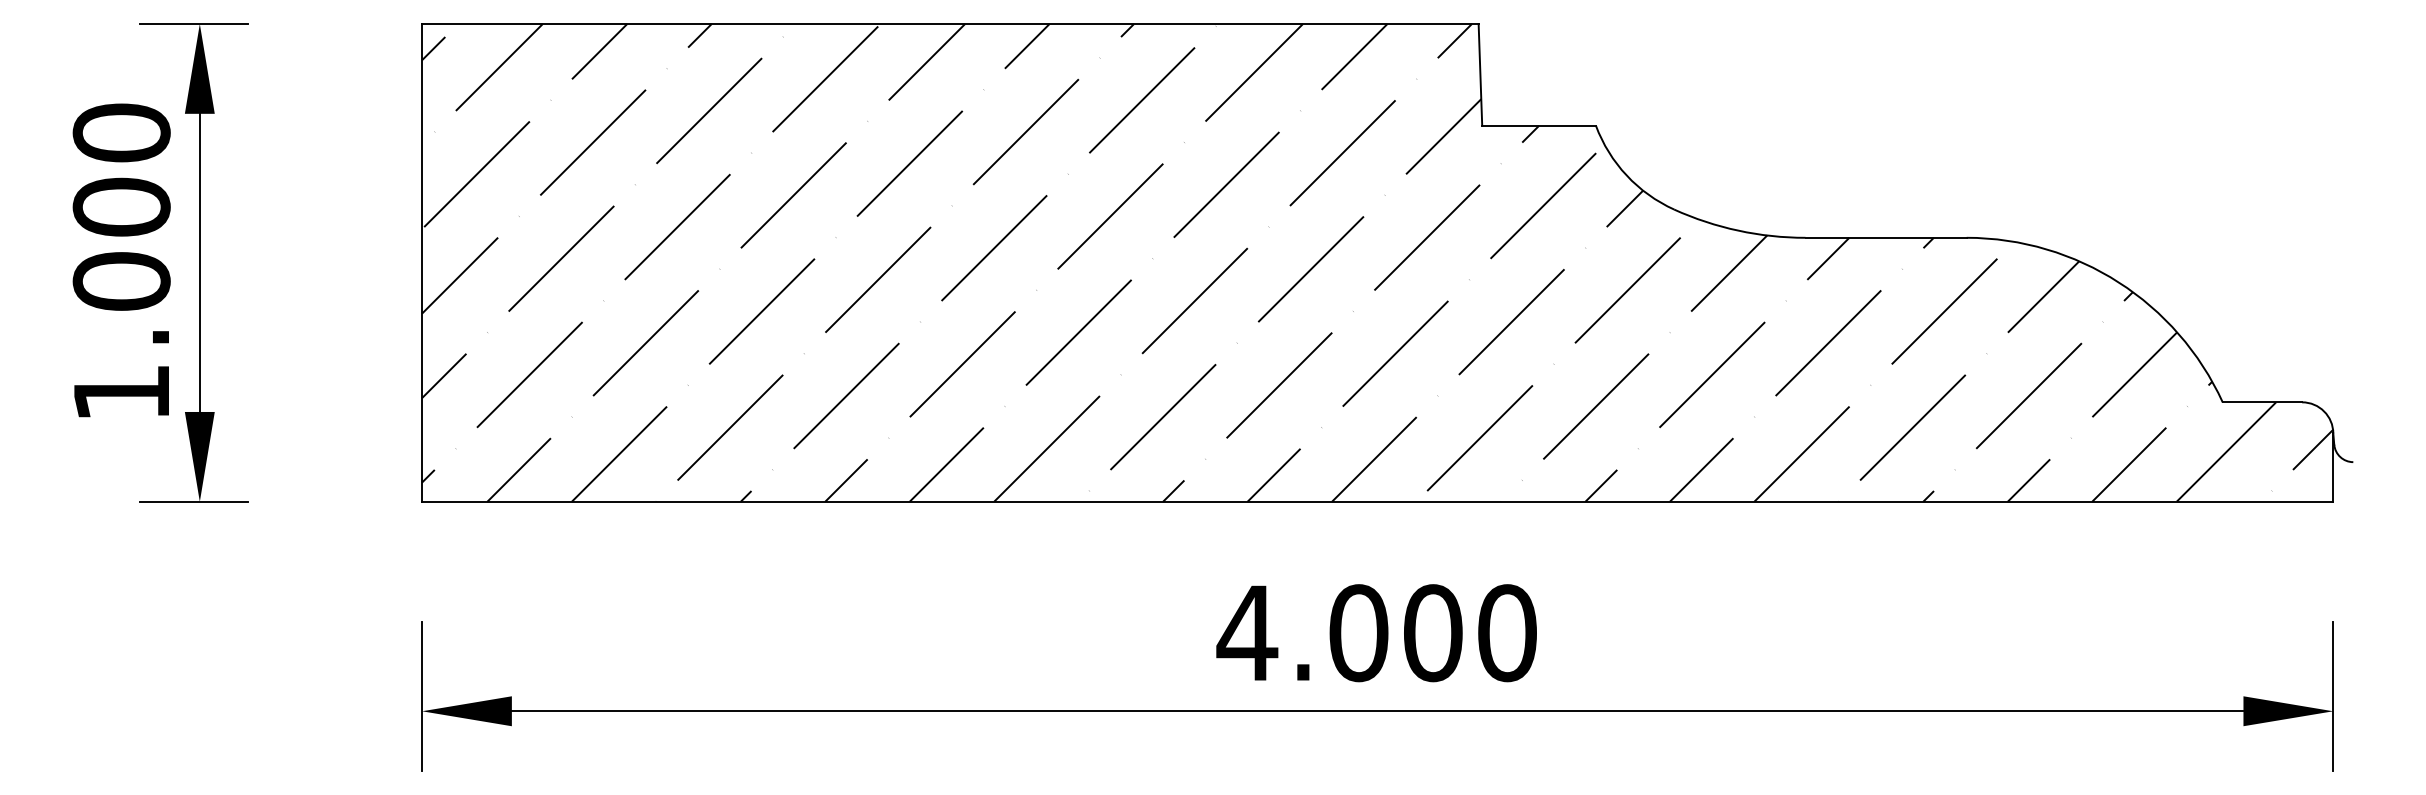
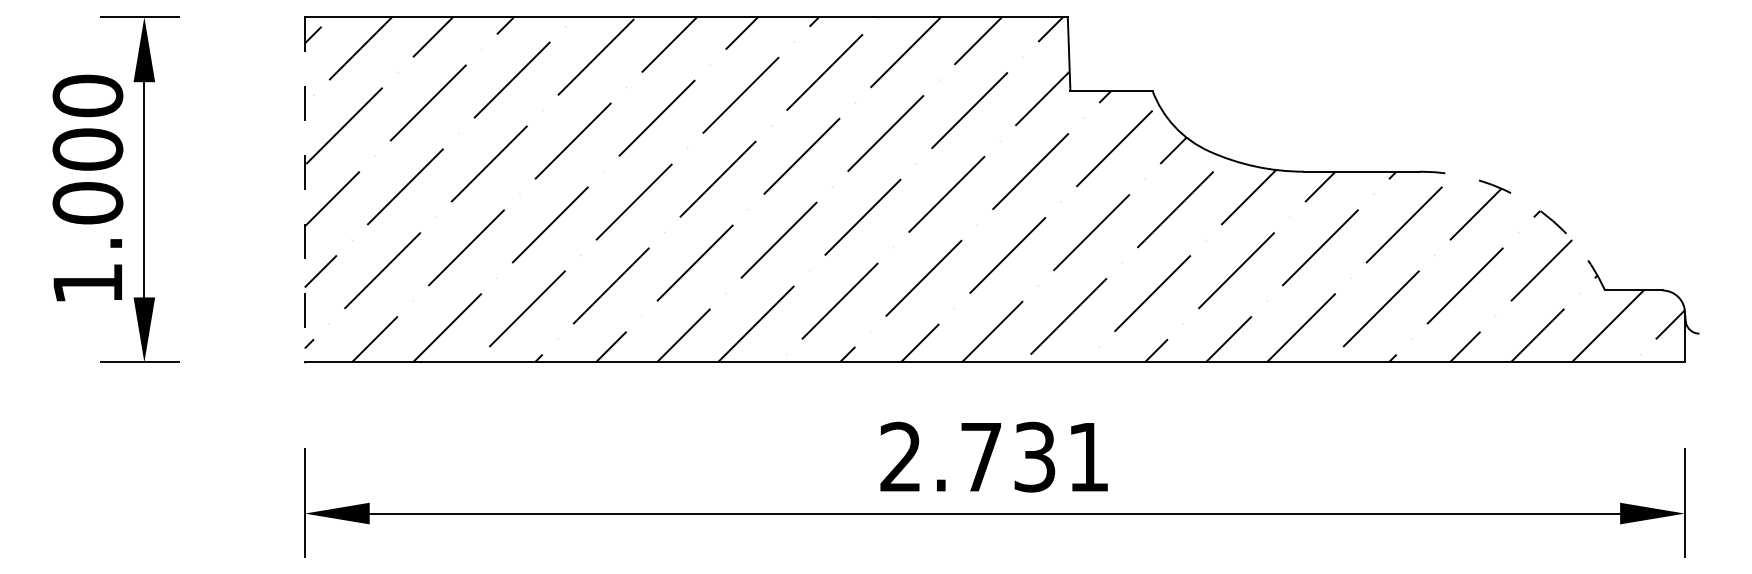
line: (421, 262) -> (304, 189), solid -> dashed
arc: (2119, 281) -> (1530, 203), solid -> dashed
text: (1375, 632) -> (993, 456), 4.000 -> 2.731

